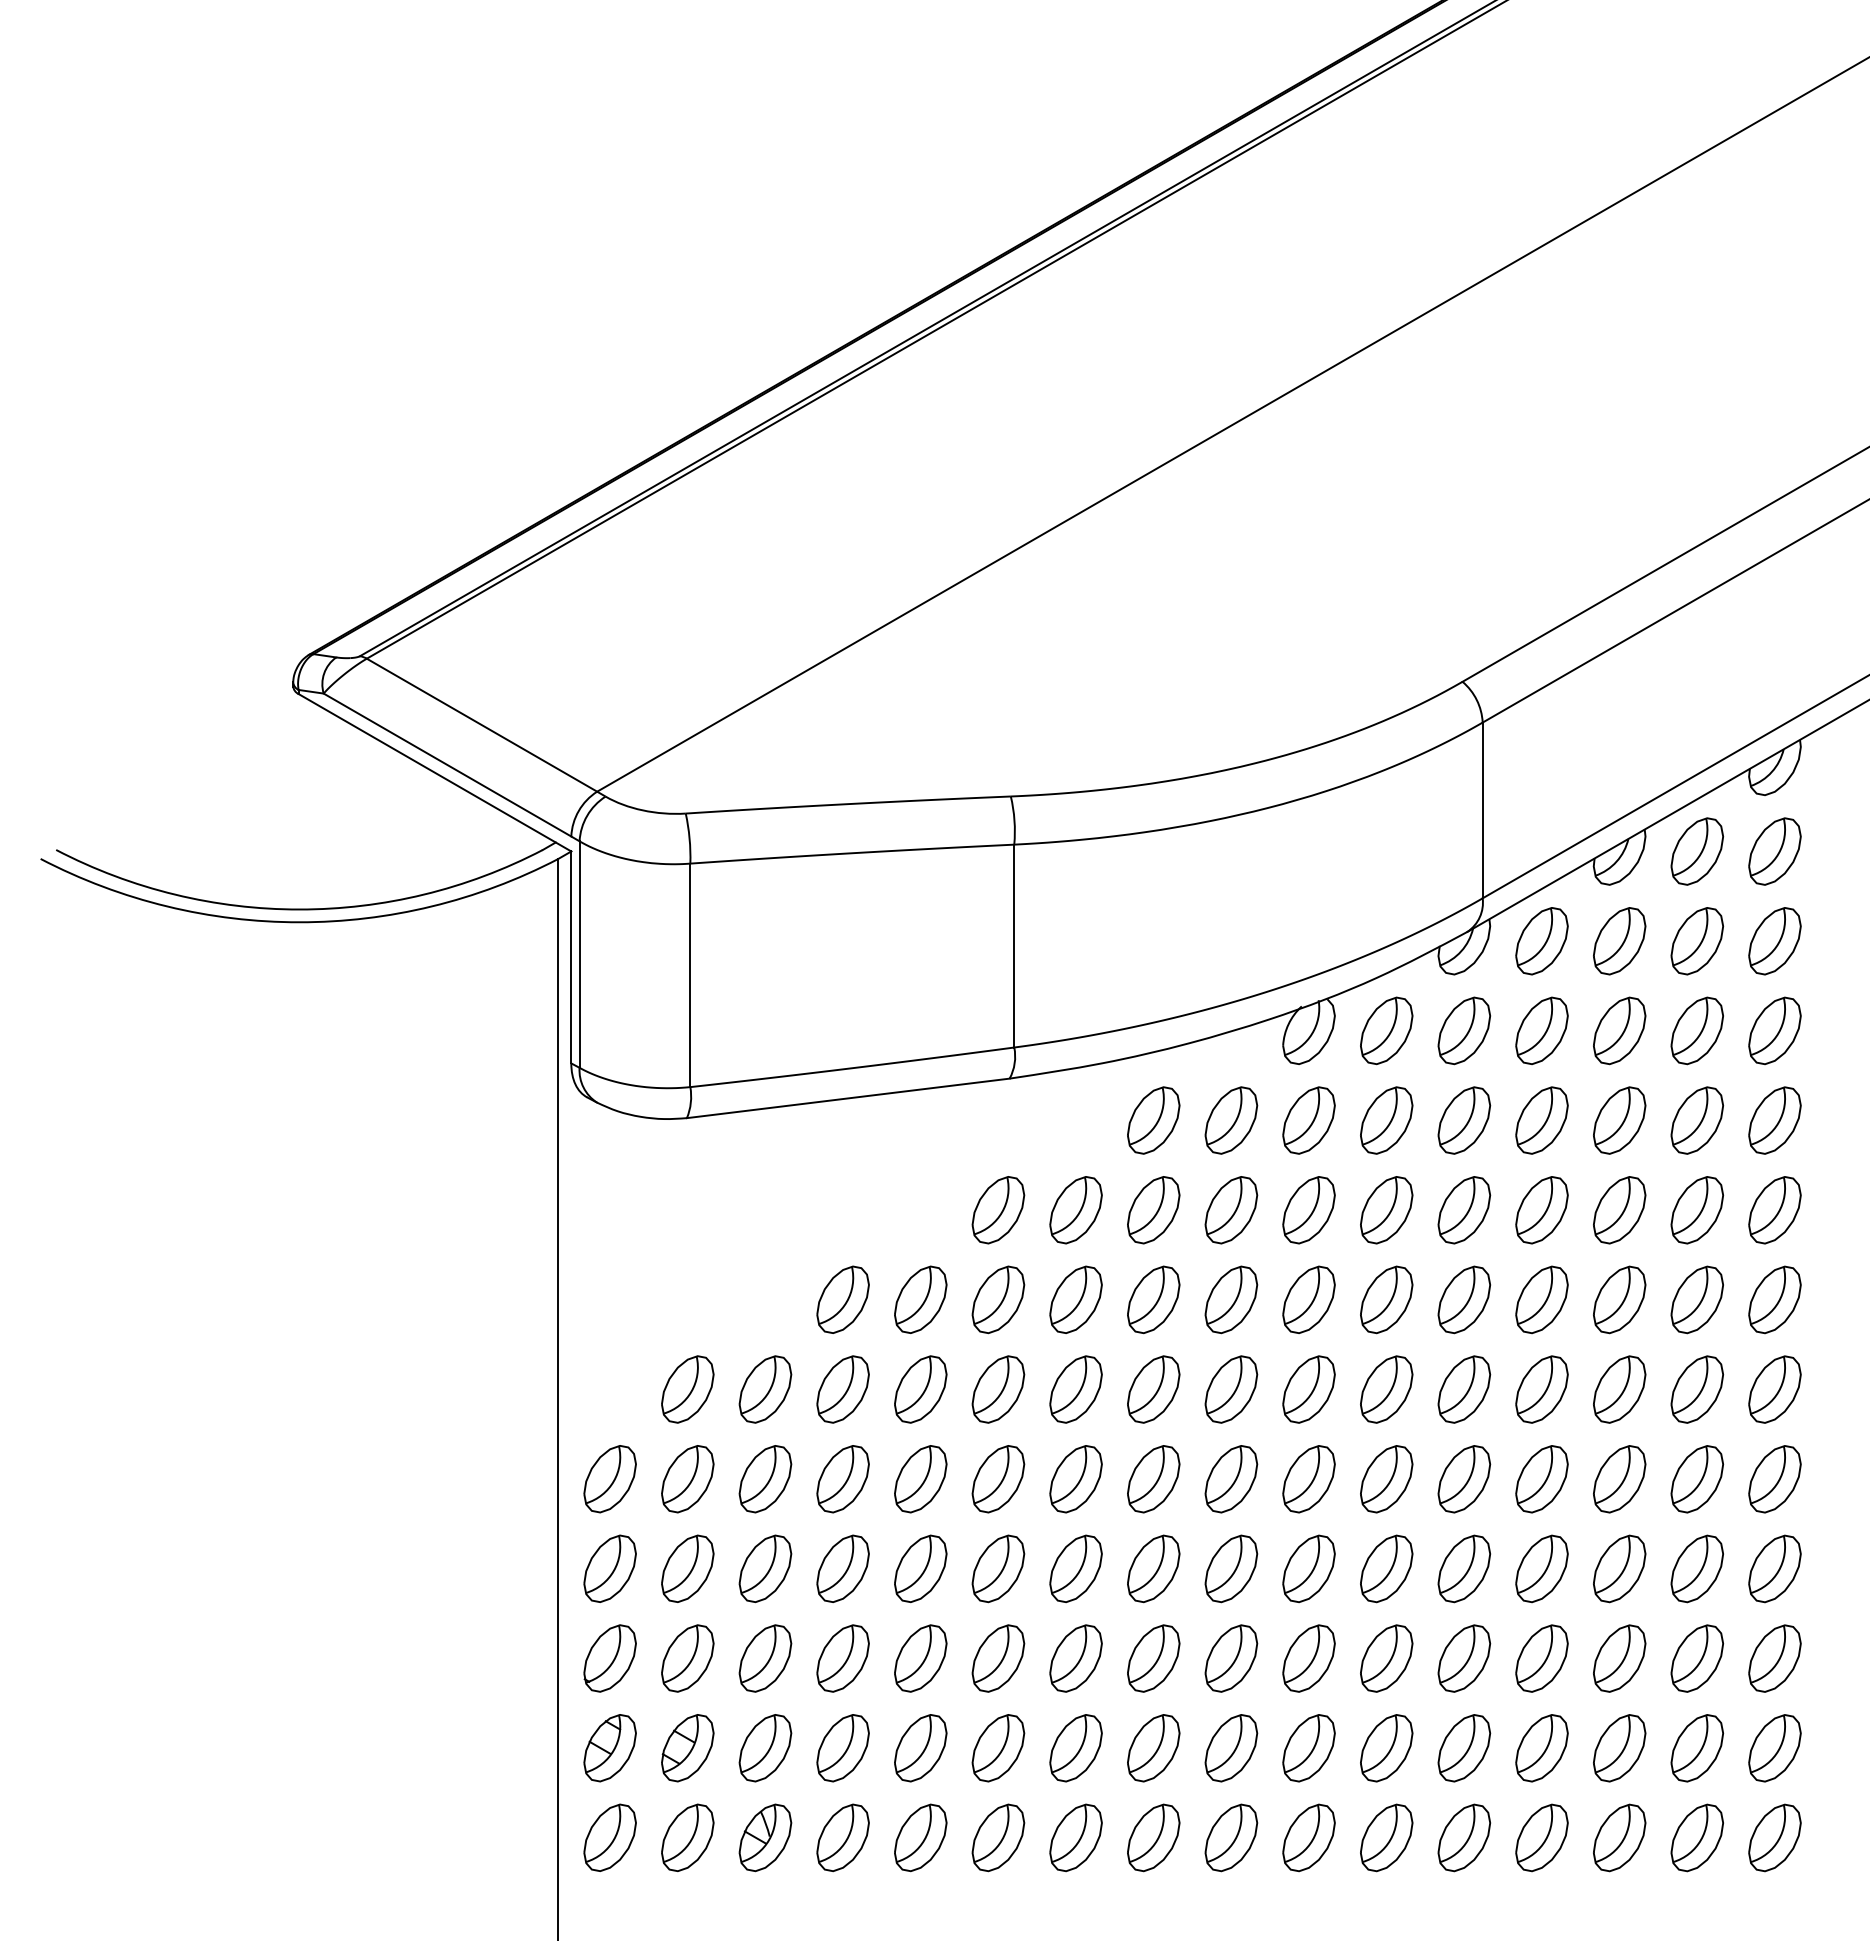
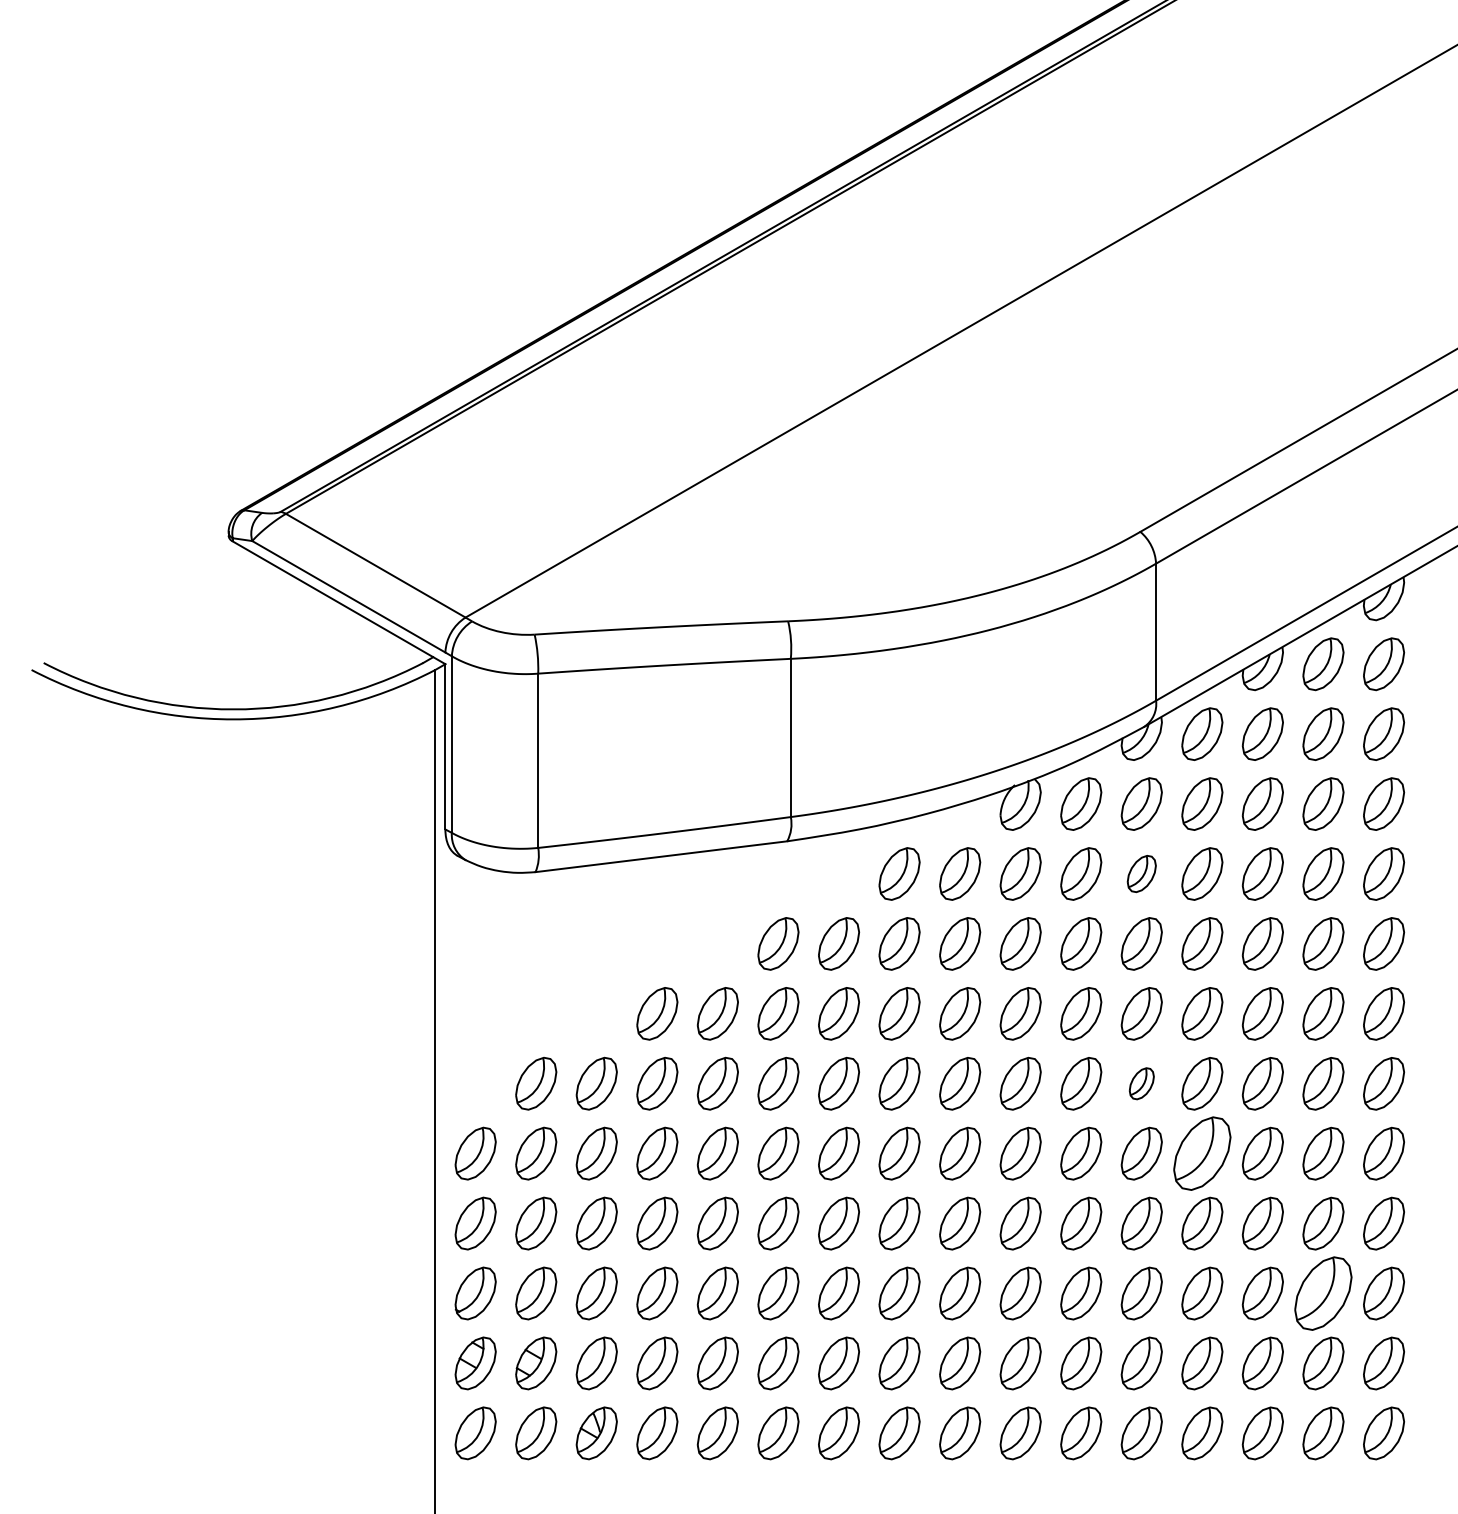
part: (1464, 1120) -> (1141, 873), size x0.7
part: (1464, 1389) -> (1141, 1083), size x0.6
part: (1541, 1479) -> (1201, 1153), size x1.4
part: (1697, 1658) -> (1323, 1293), size x1.4

